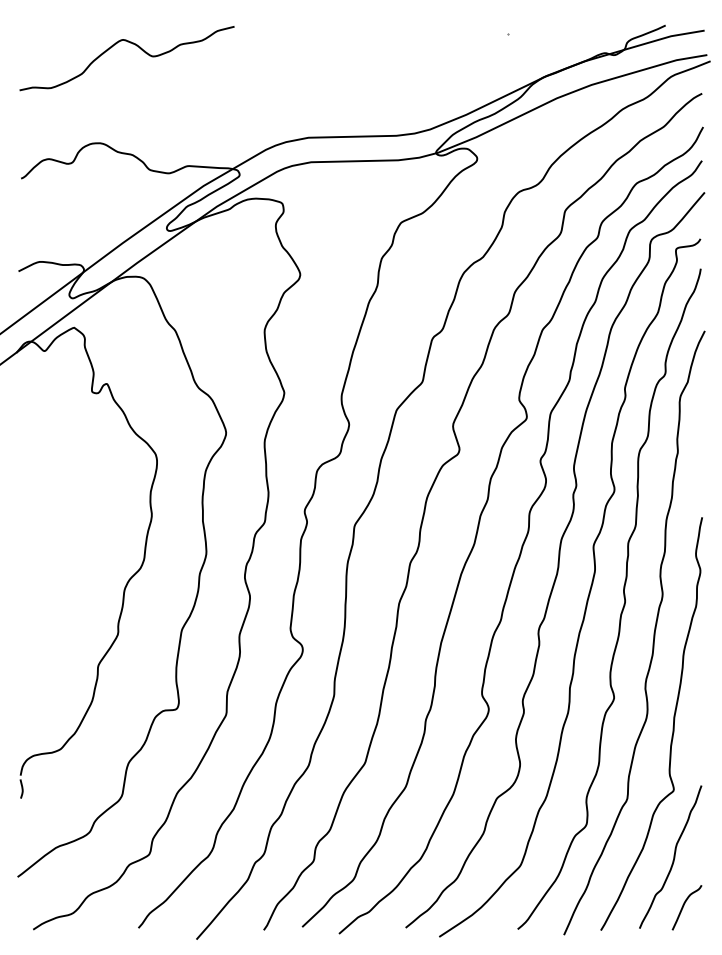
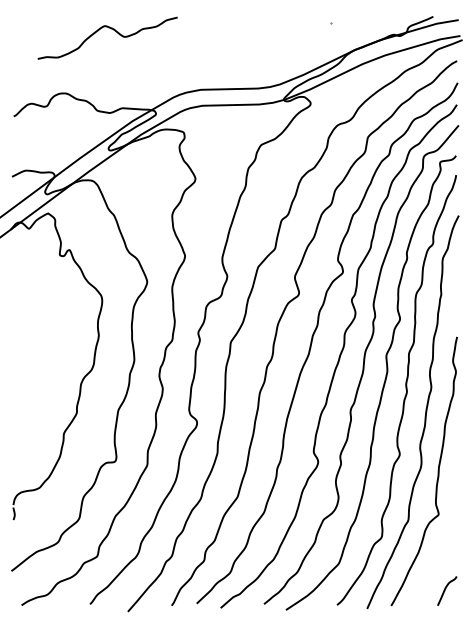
curve: (132, 45) -> (111, 29), moved
curve: (673, 856) -> (438, 557), removed

